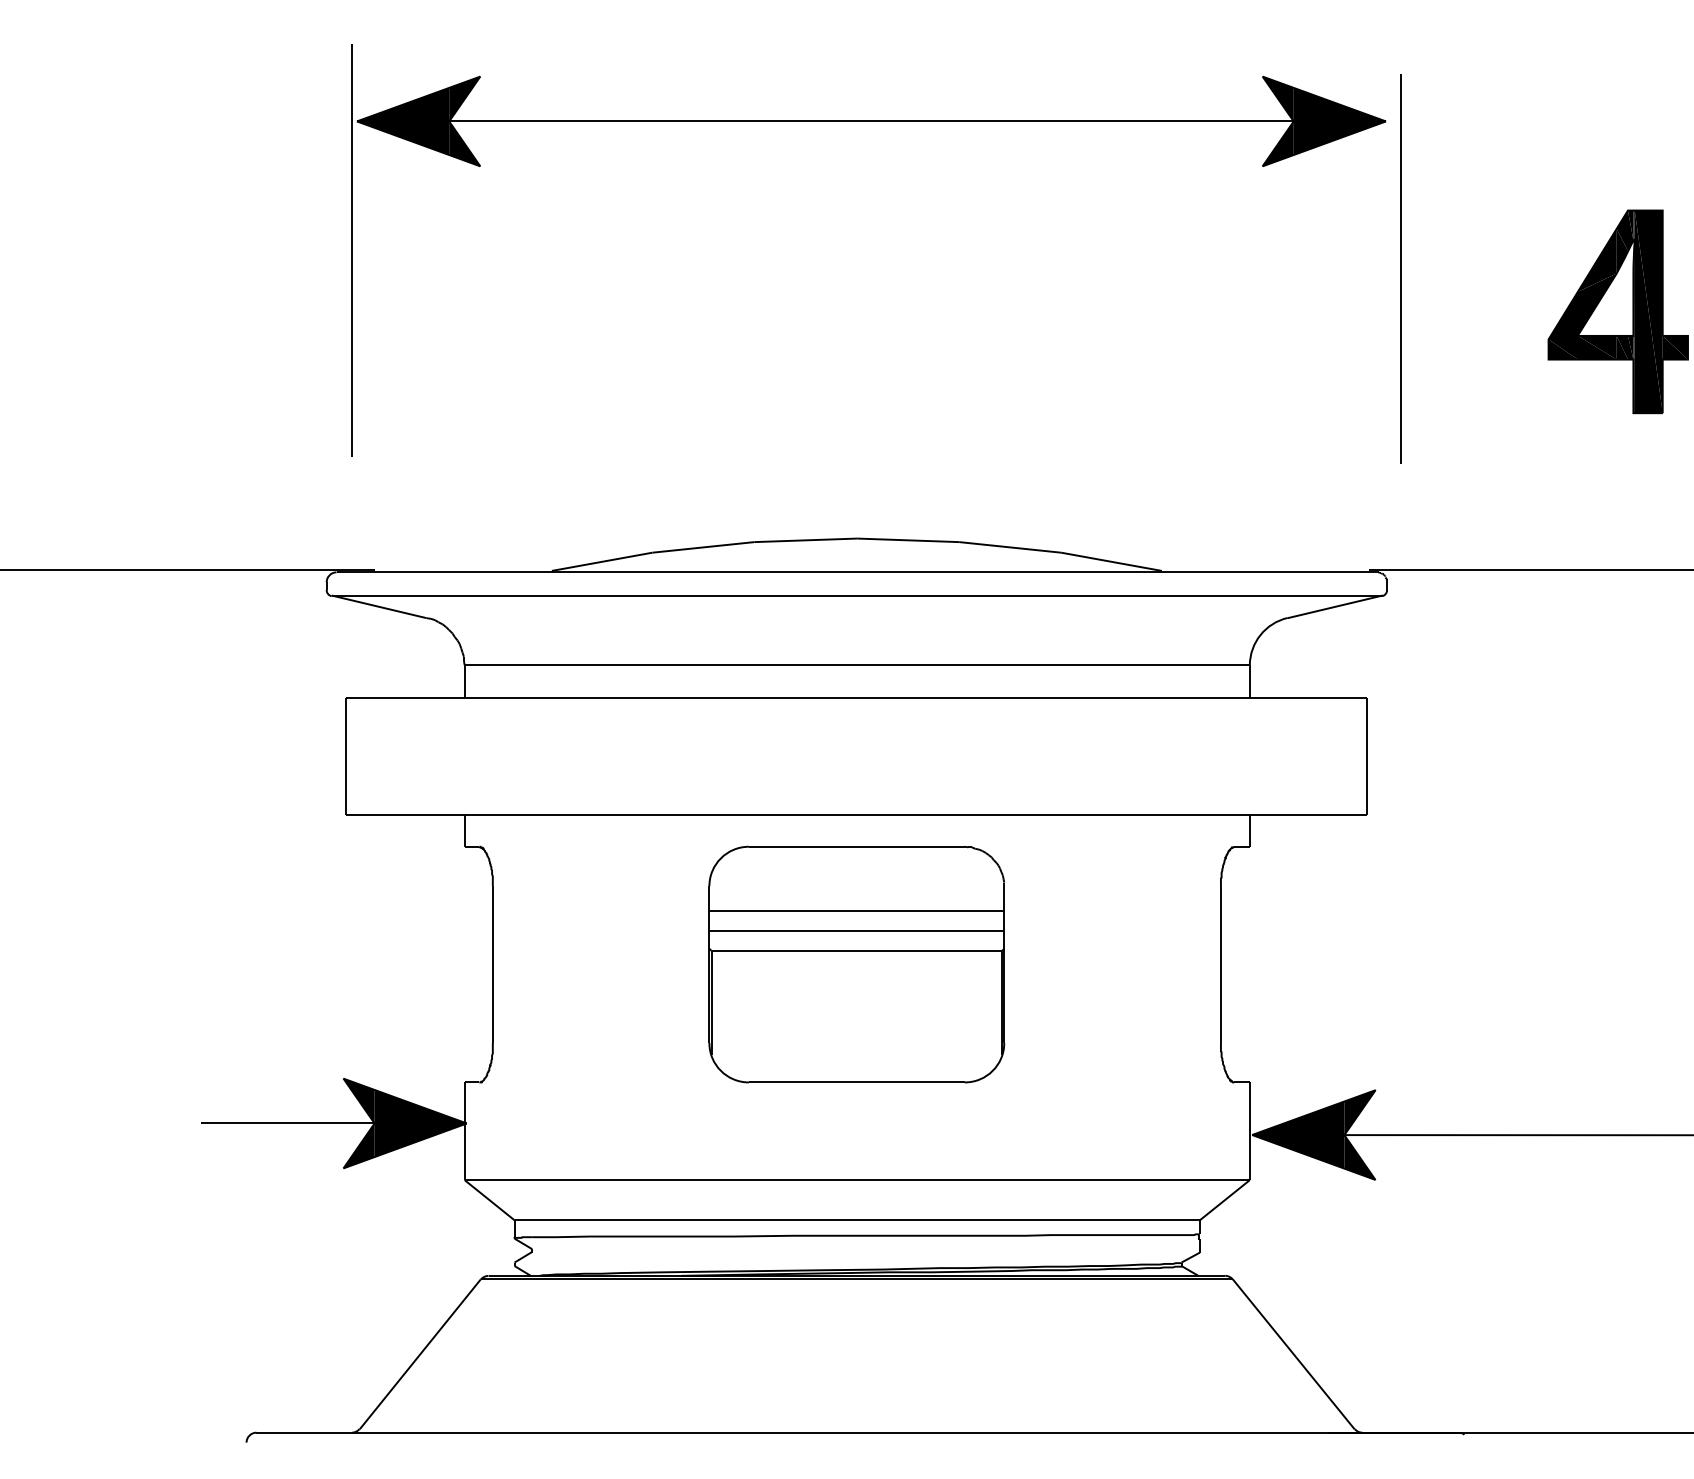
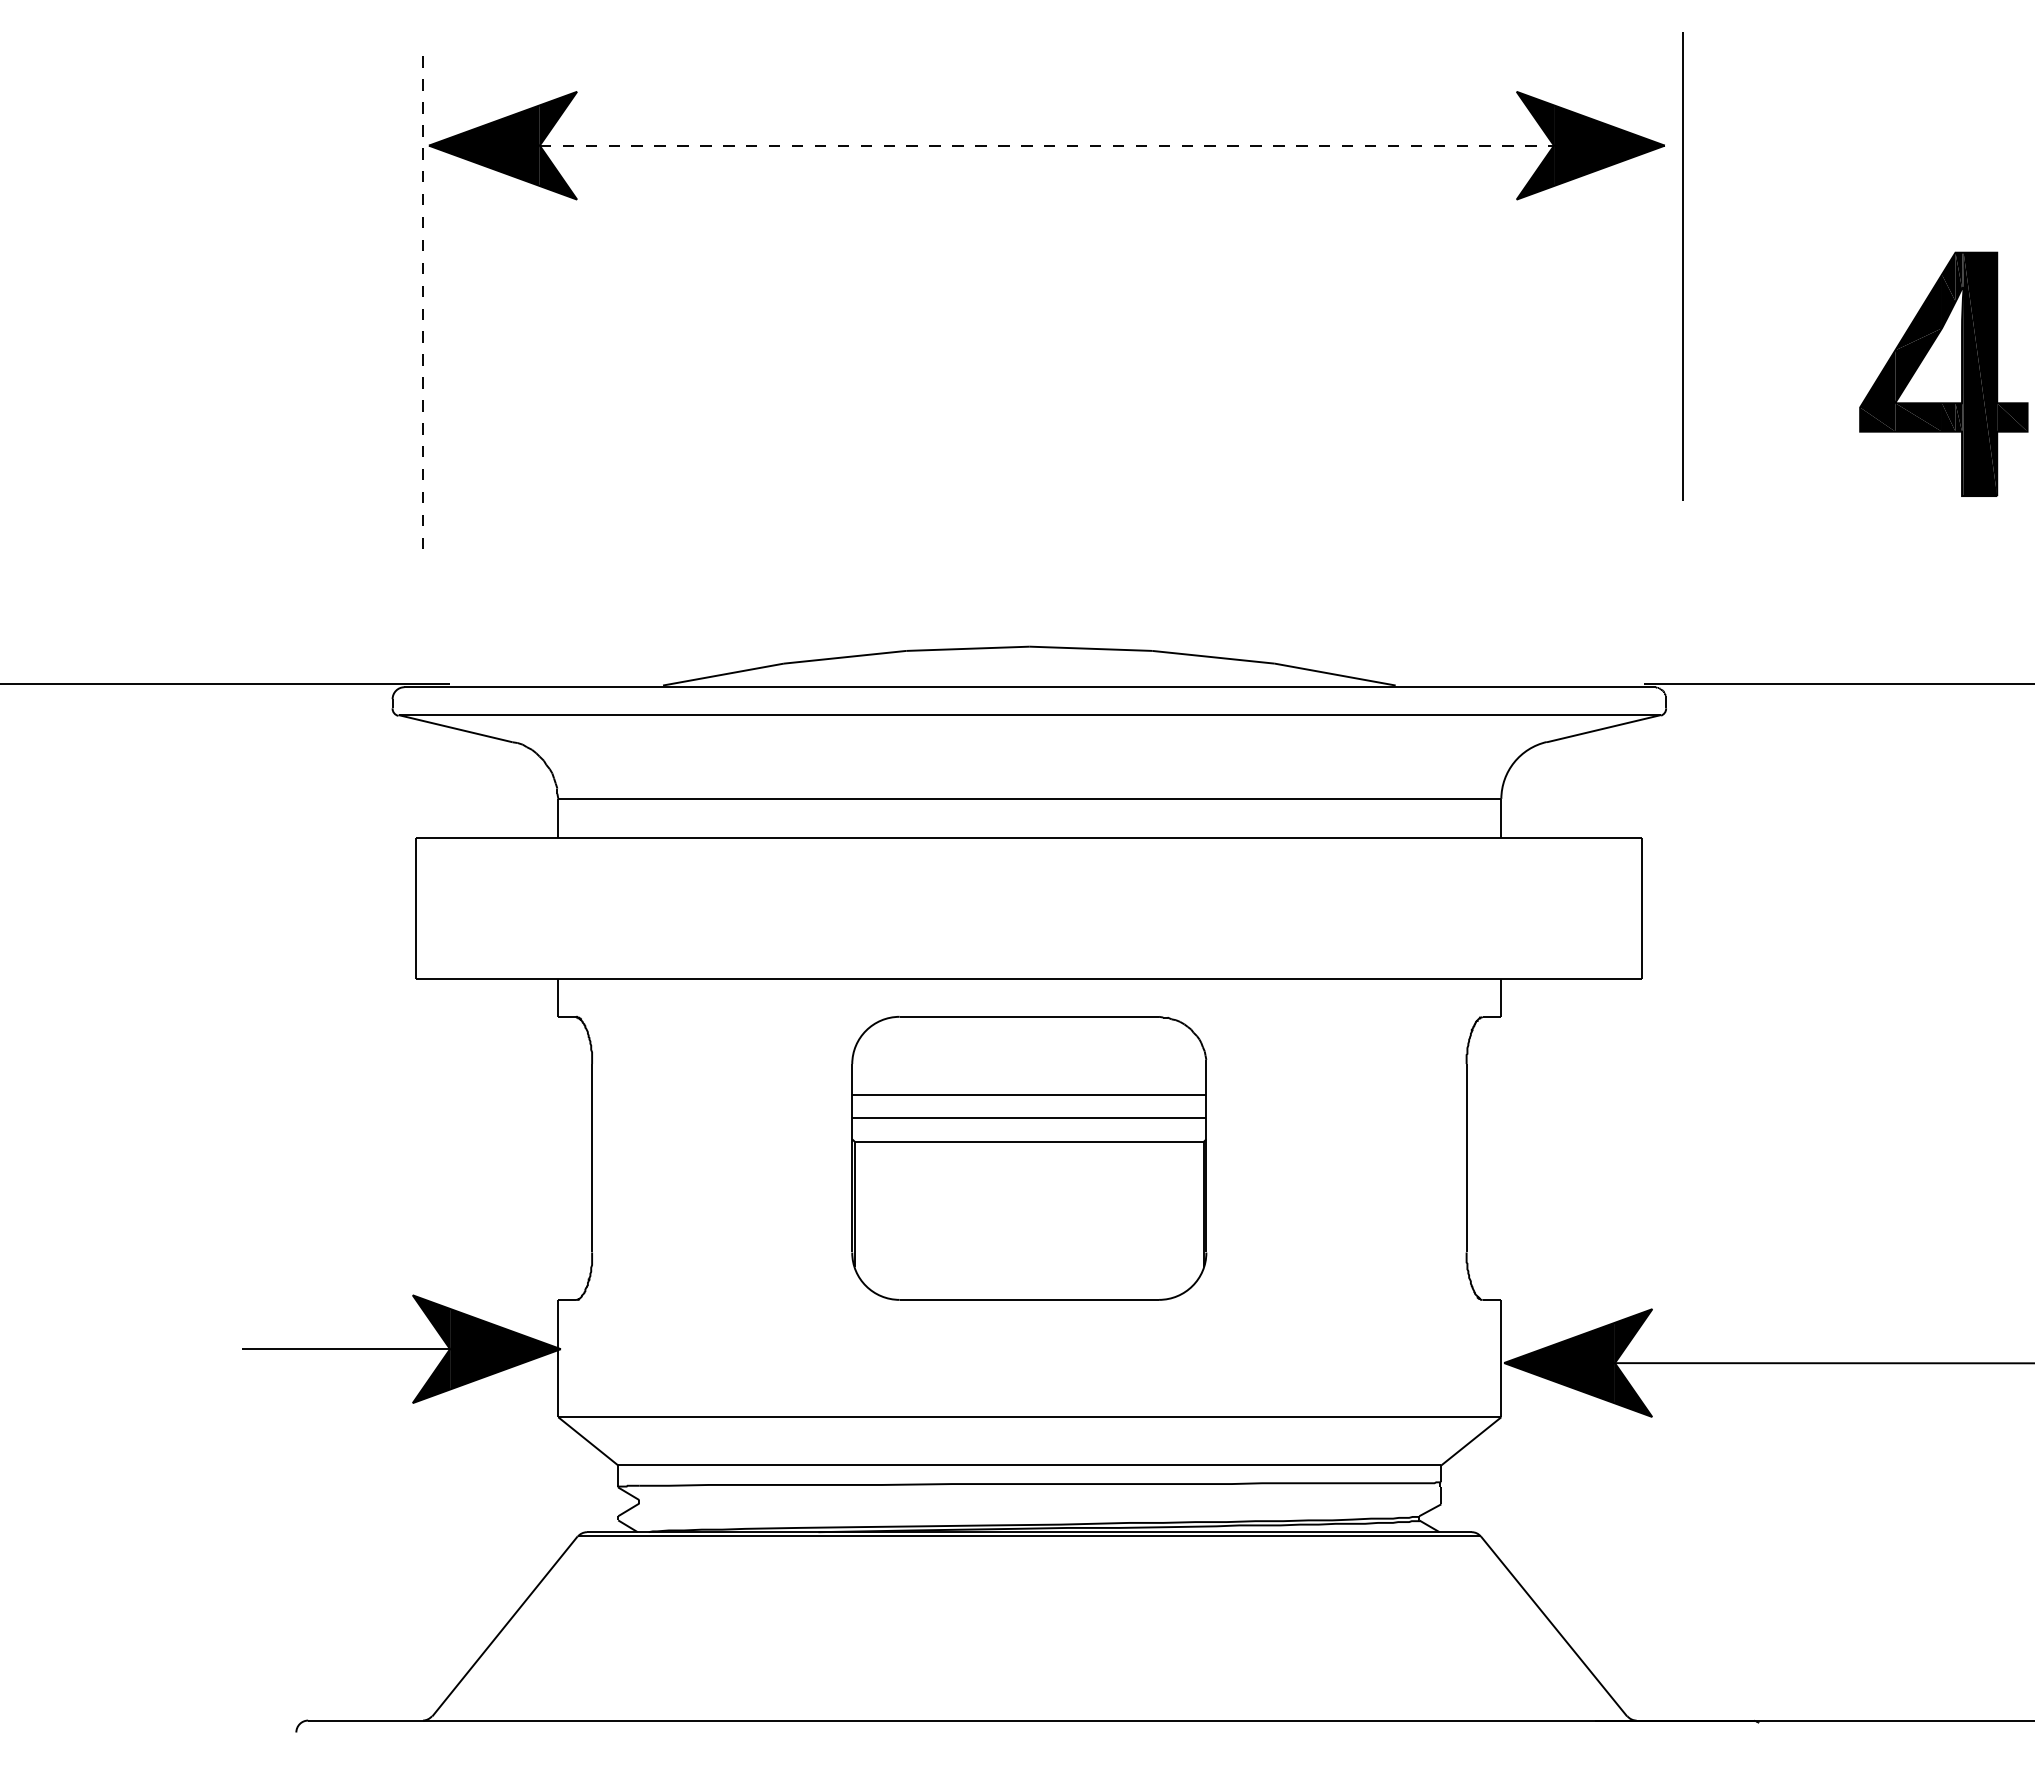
line: (871, 121) -> (1047, 145), solid -> dashed
line: (352, 251) -> (423, 301), solid -> dashed
line: (1400, 268) -> (1682, 266), moved

